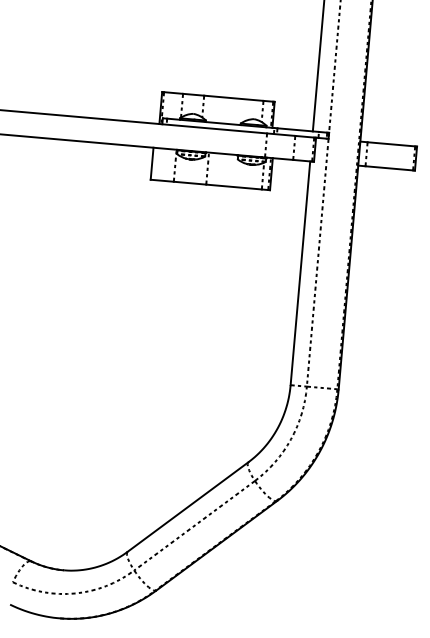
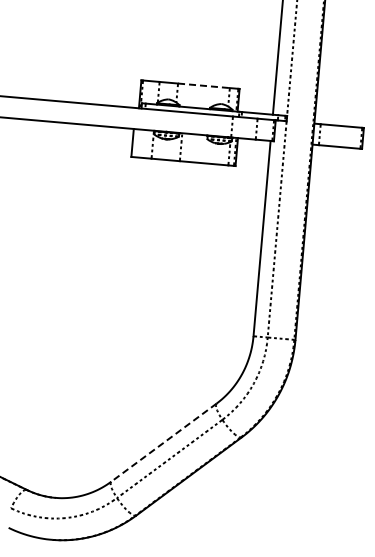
line: (233, 97) -> (203, 85), solid -> dashed
line: (187, 506) -> (163, 442), solid -> dashed

